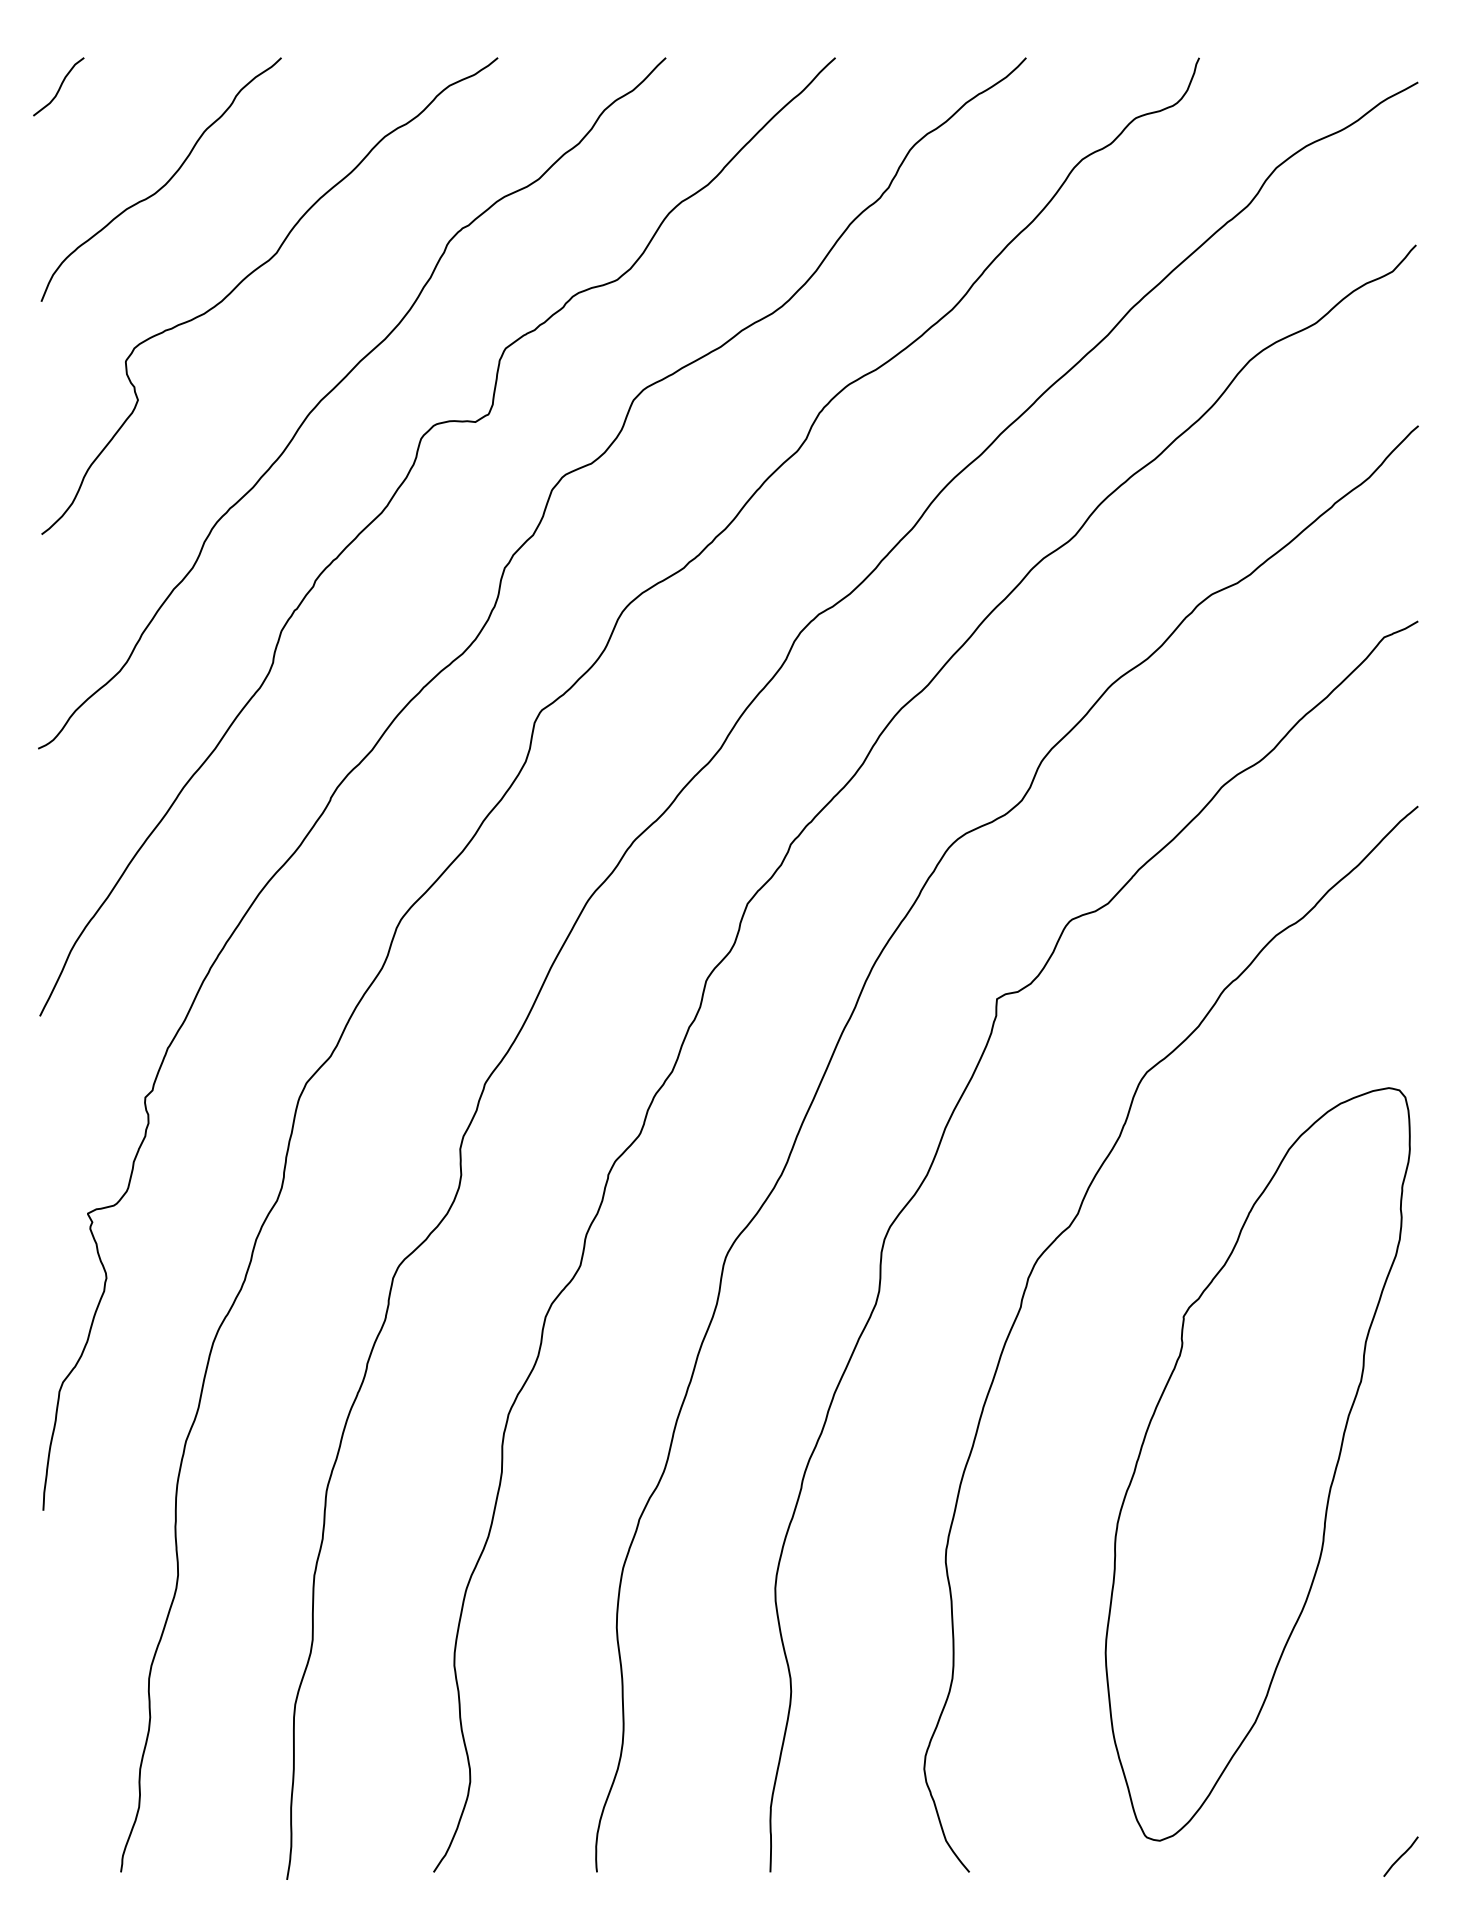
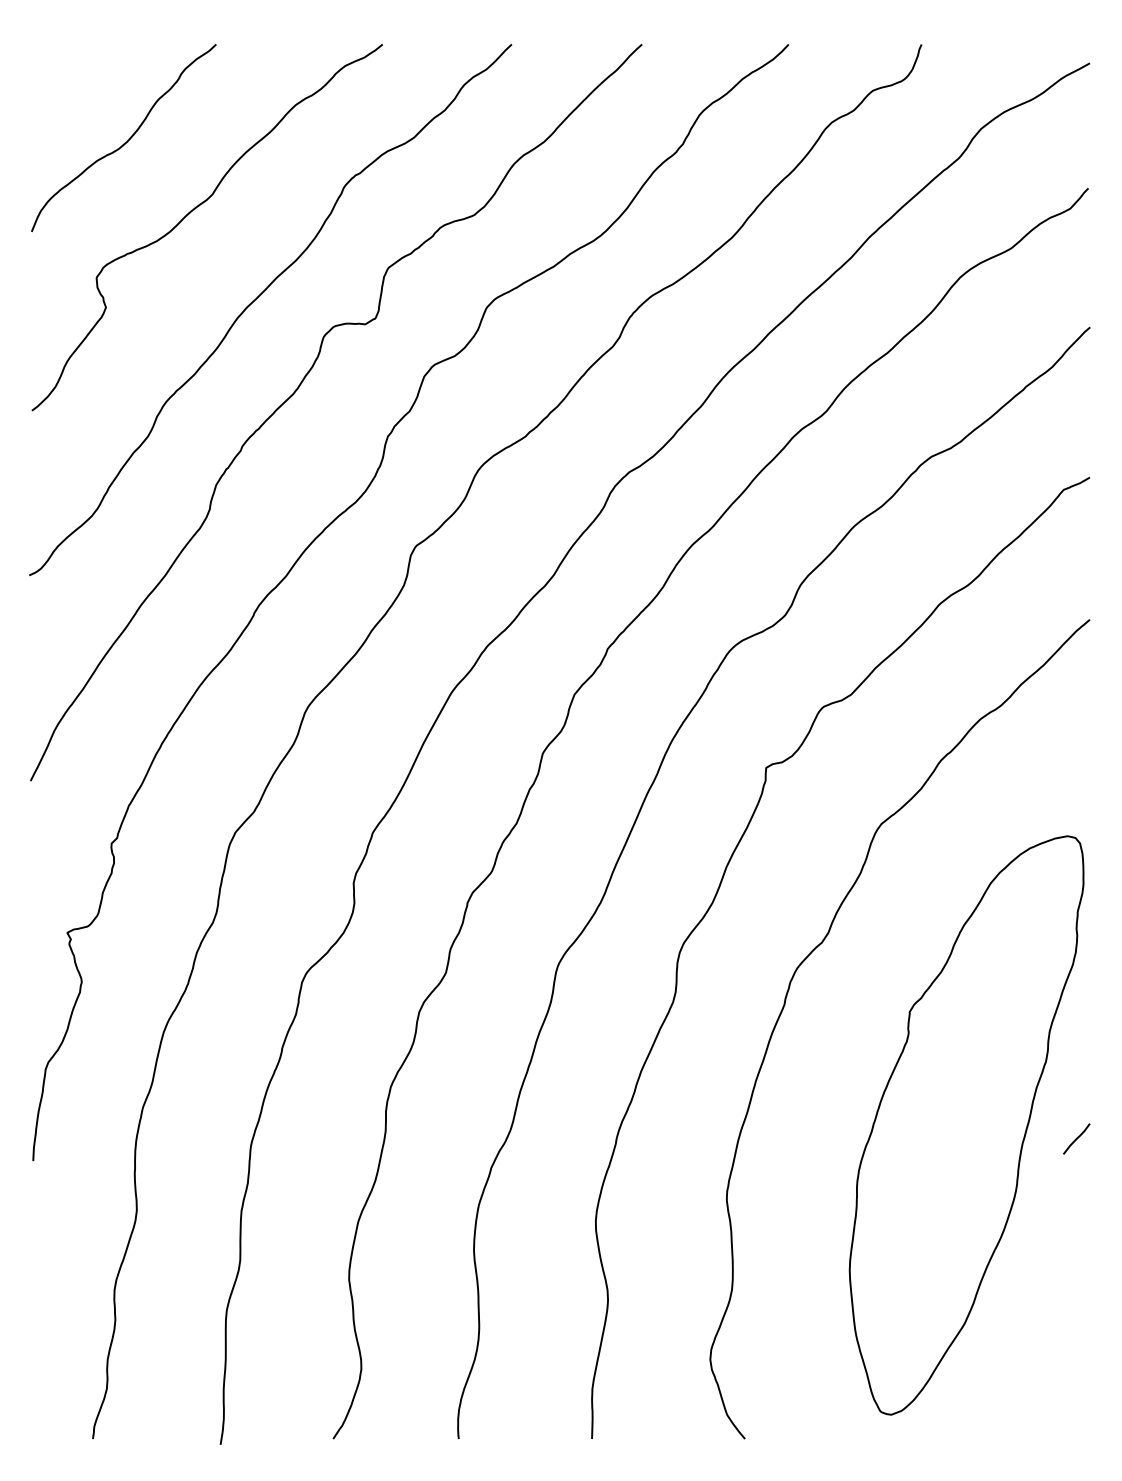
curve: (59, 86) -> (45, 66), removed
line: (1400, 1856) -> (1076, 1138), moved

